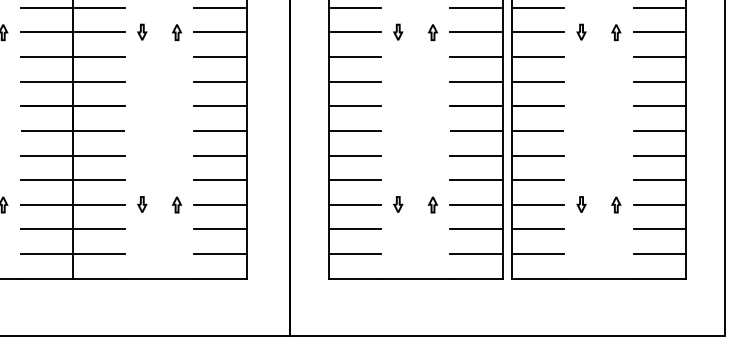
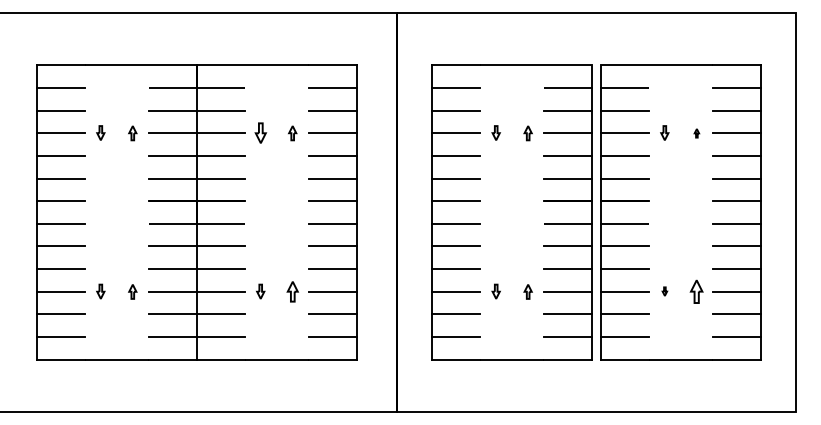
part: (142, 31) -> (260, 132), size x1.4
part: (615, 32) -> (696, 133), size x0.6
part: (176, 204) -> (292, 291), size x1.4
part: (581, 204) -> (664, 291), size x0.6
part: (615, 204) -> (696, 291), size x1.6

